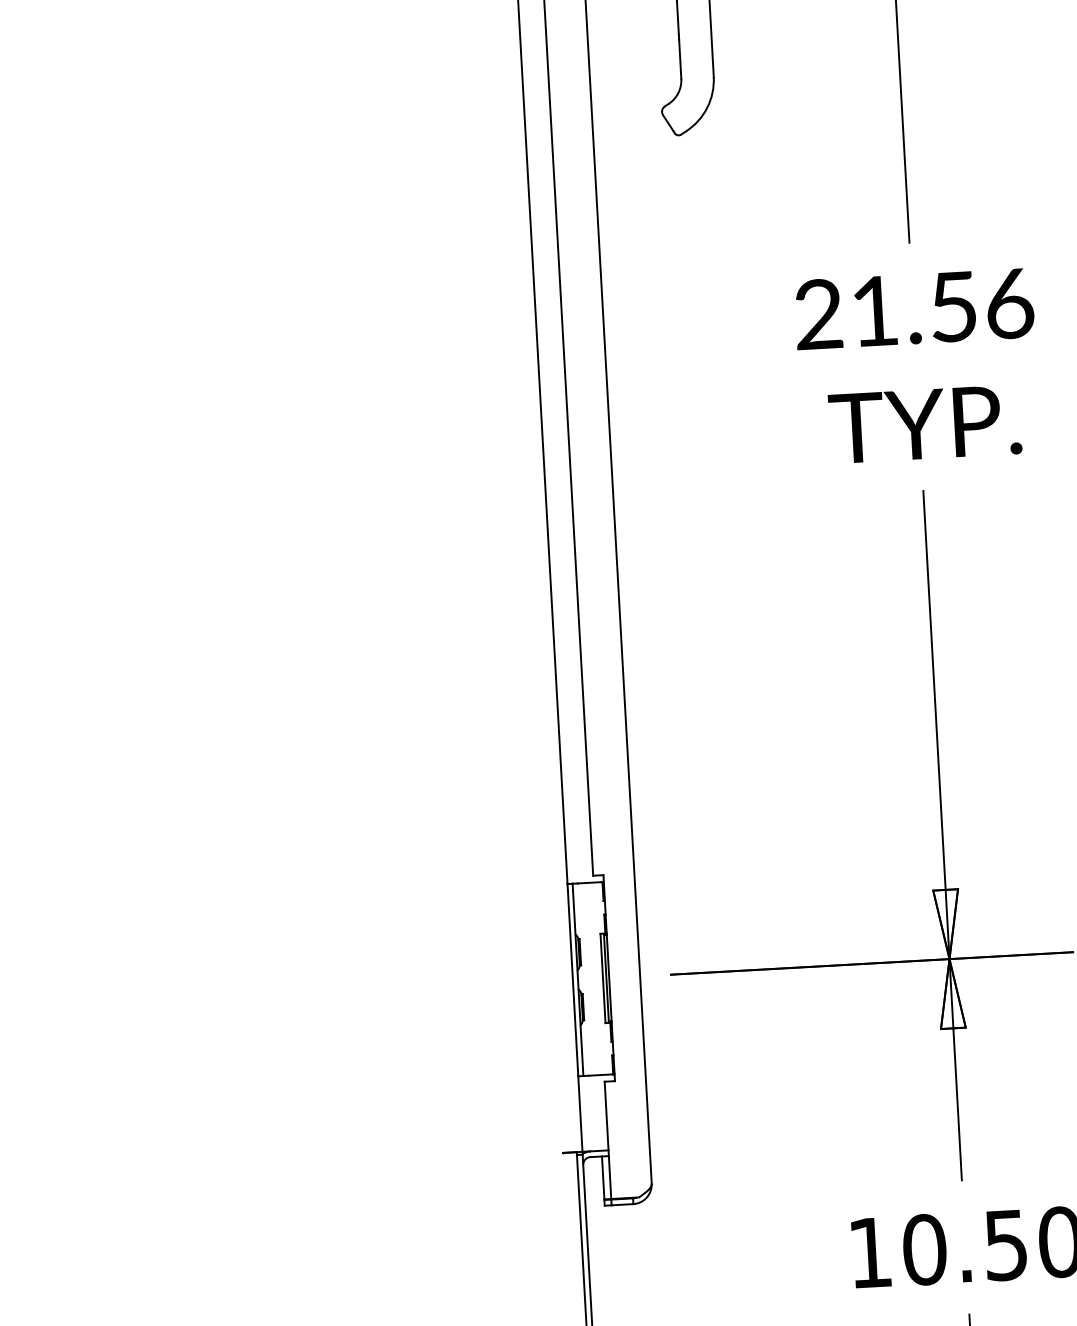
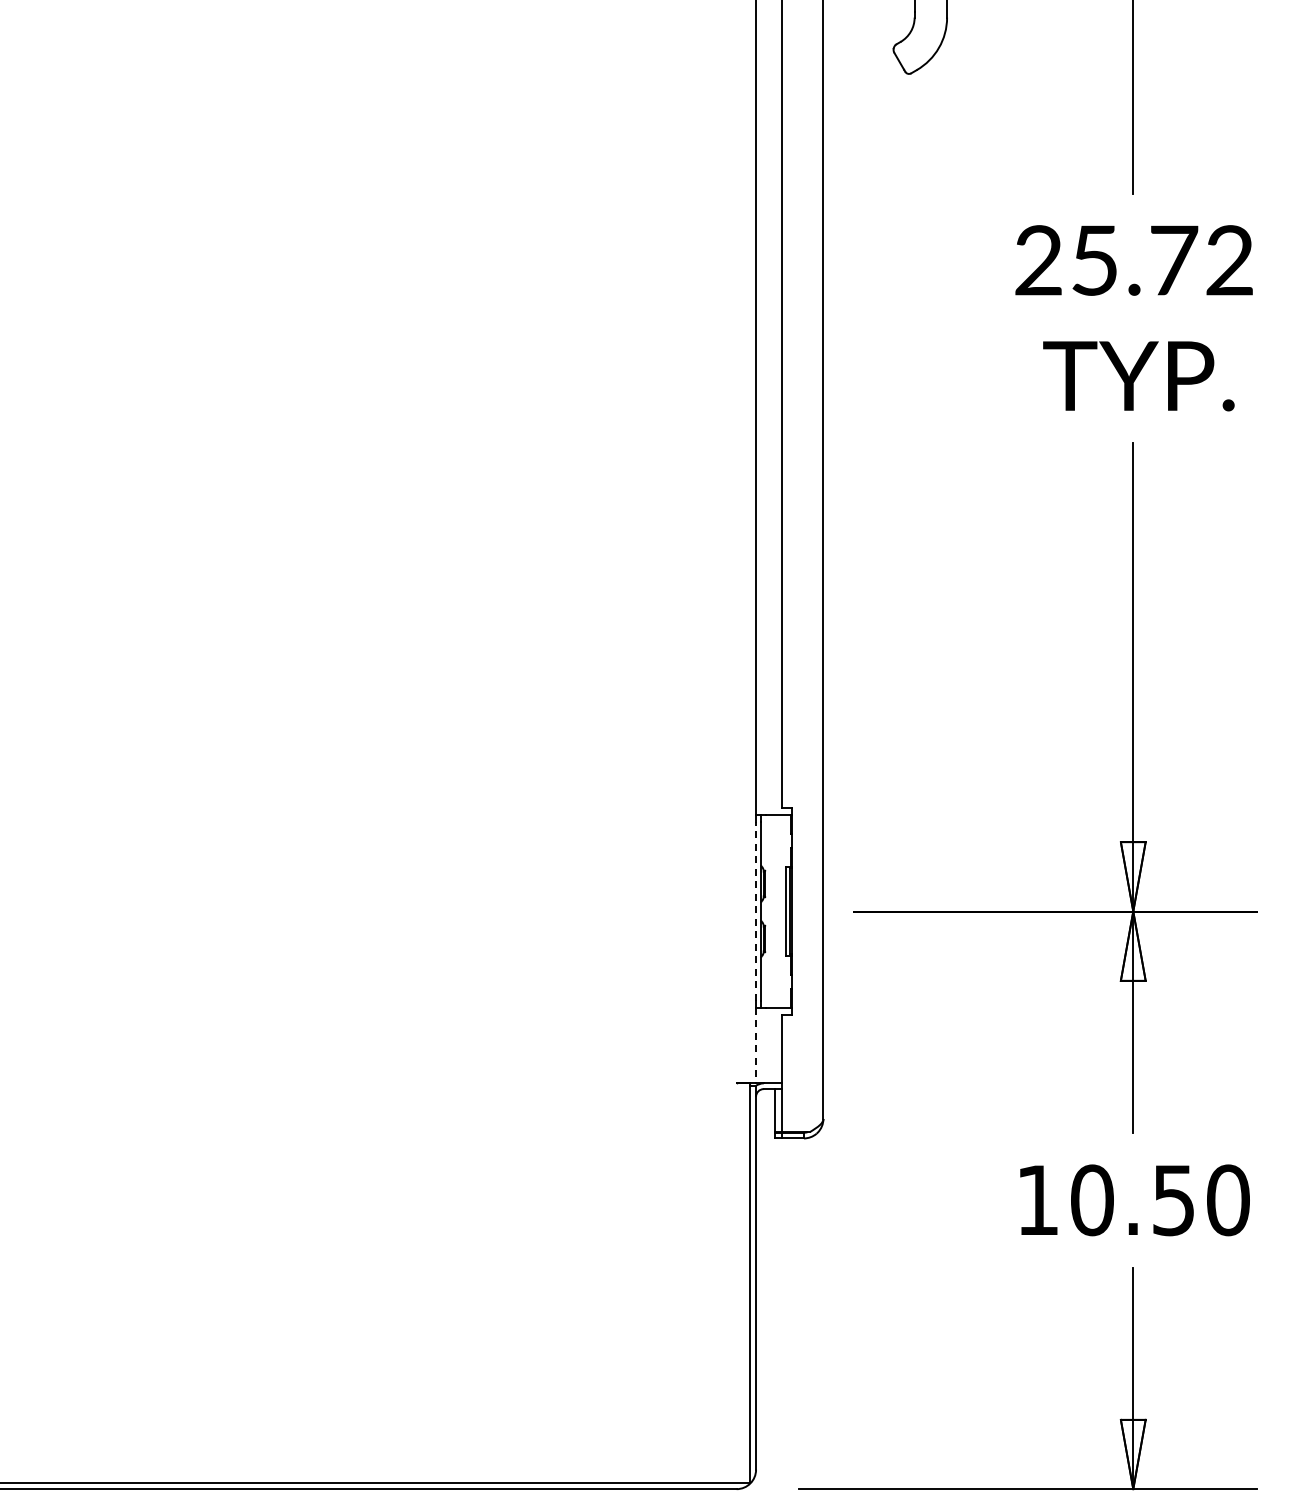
text: (942, 307) -> (1162, 260), 21.56 -> 25.72
line: (573, 980) -> (756, 911), solid -> dashed
line: (580, 1113) -> (756, 1045), solid -> dashed

